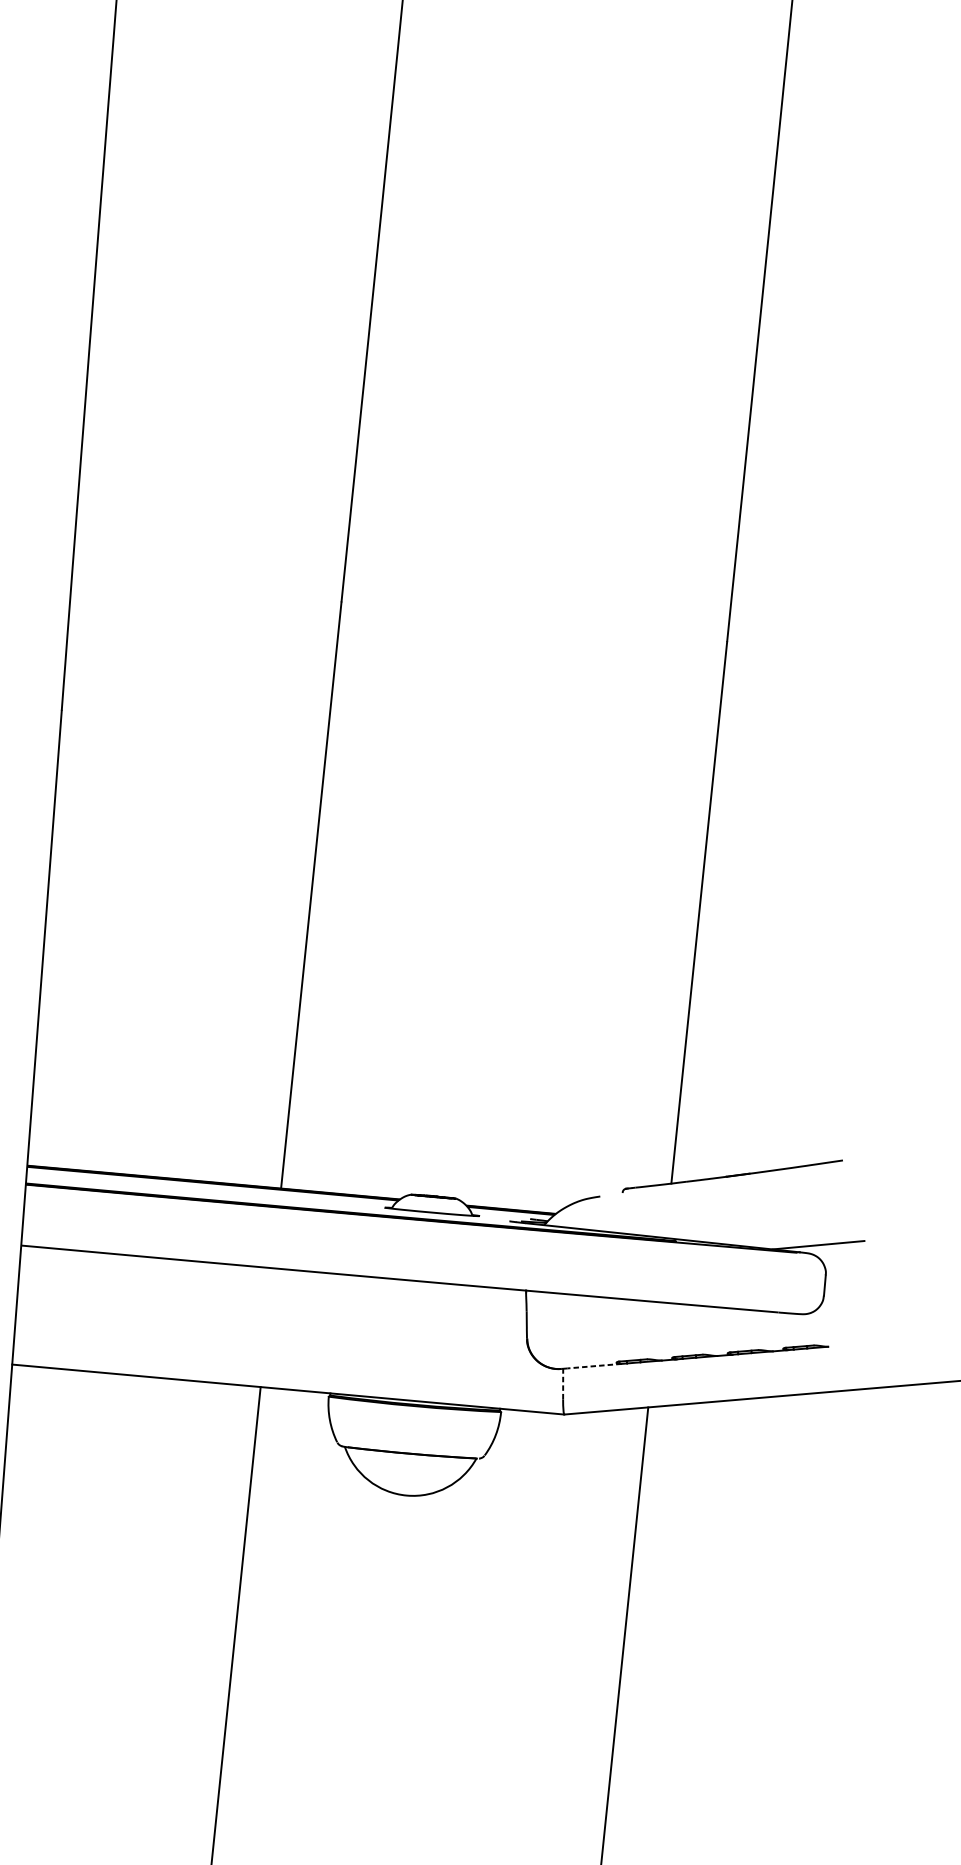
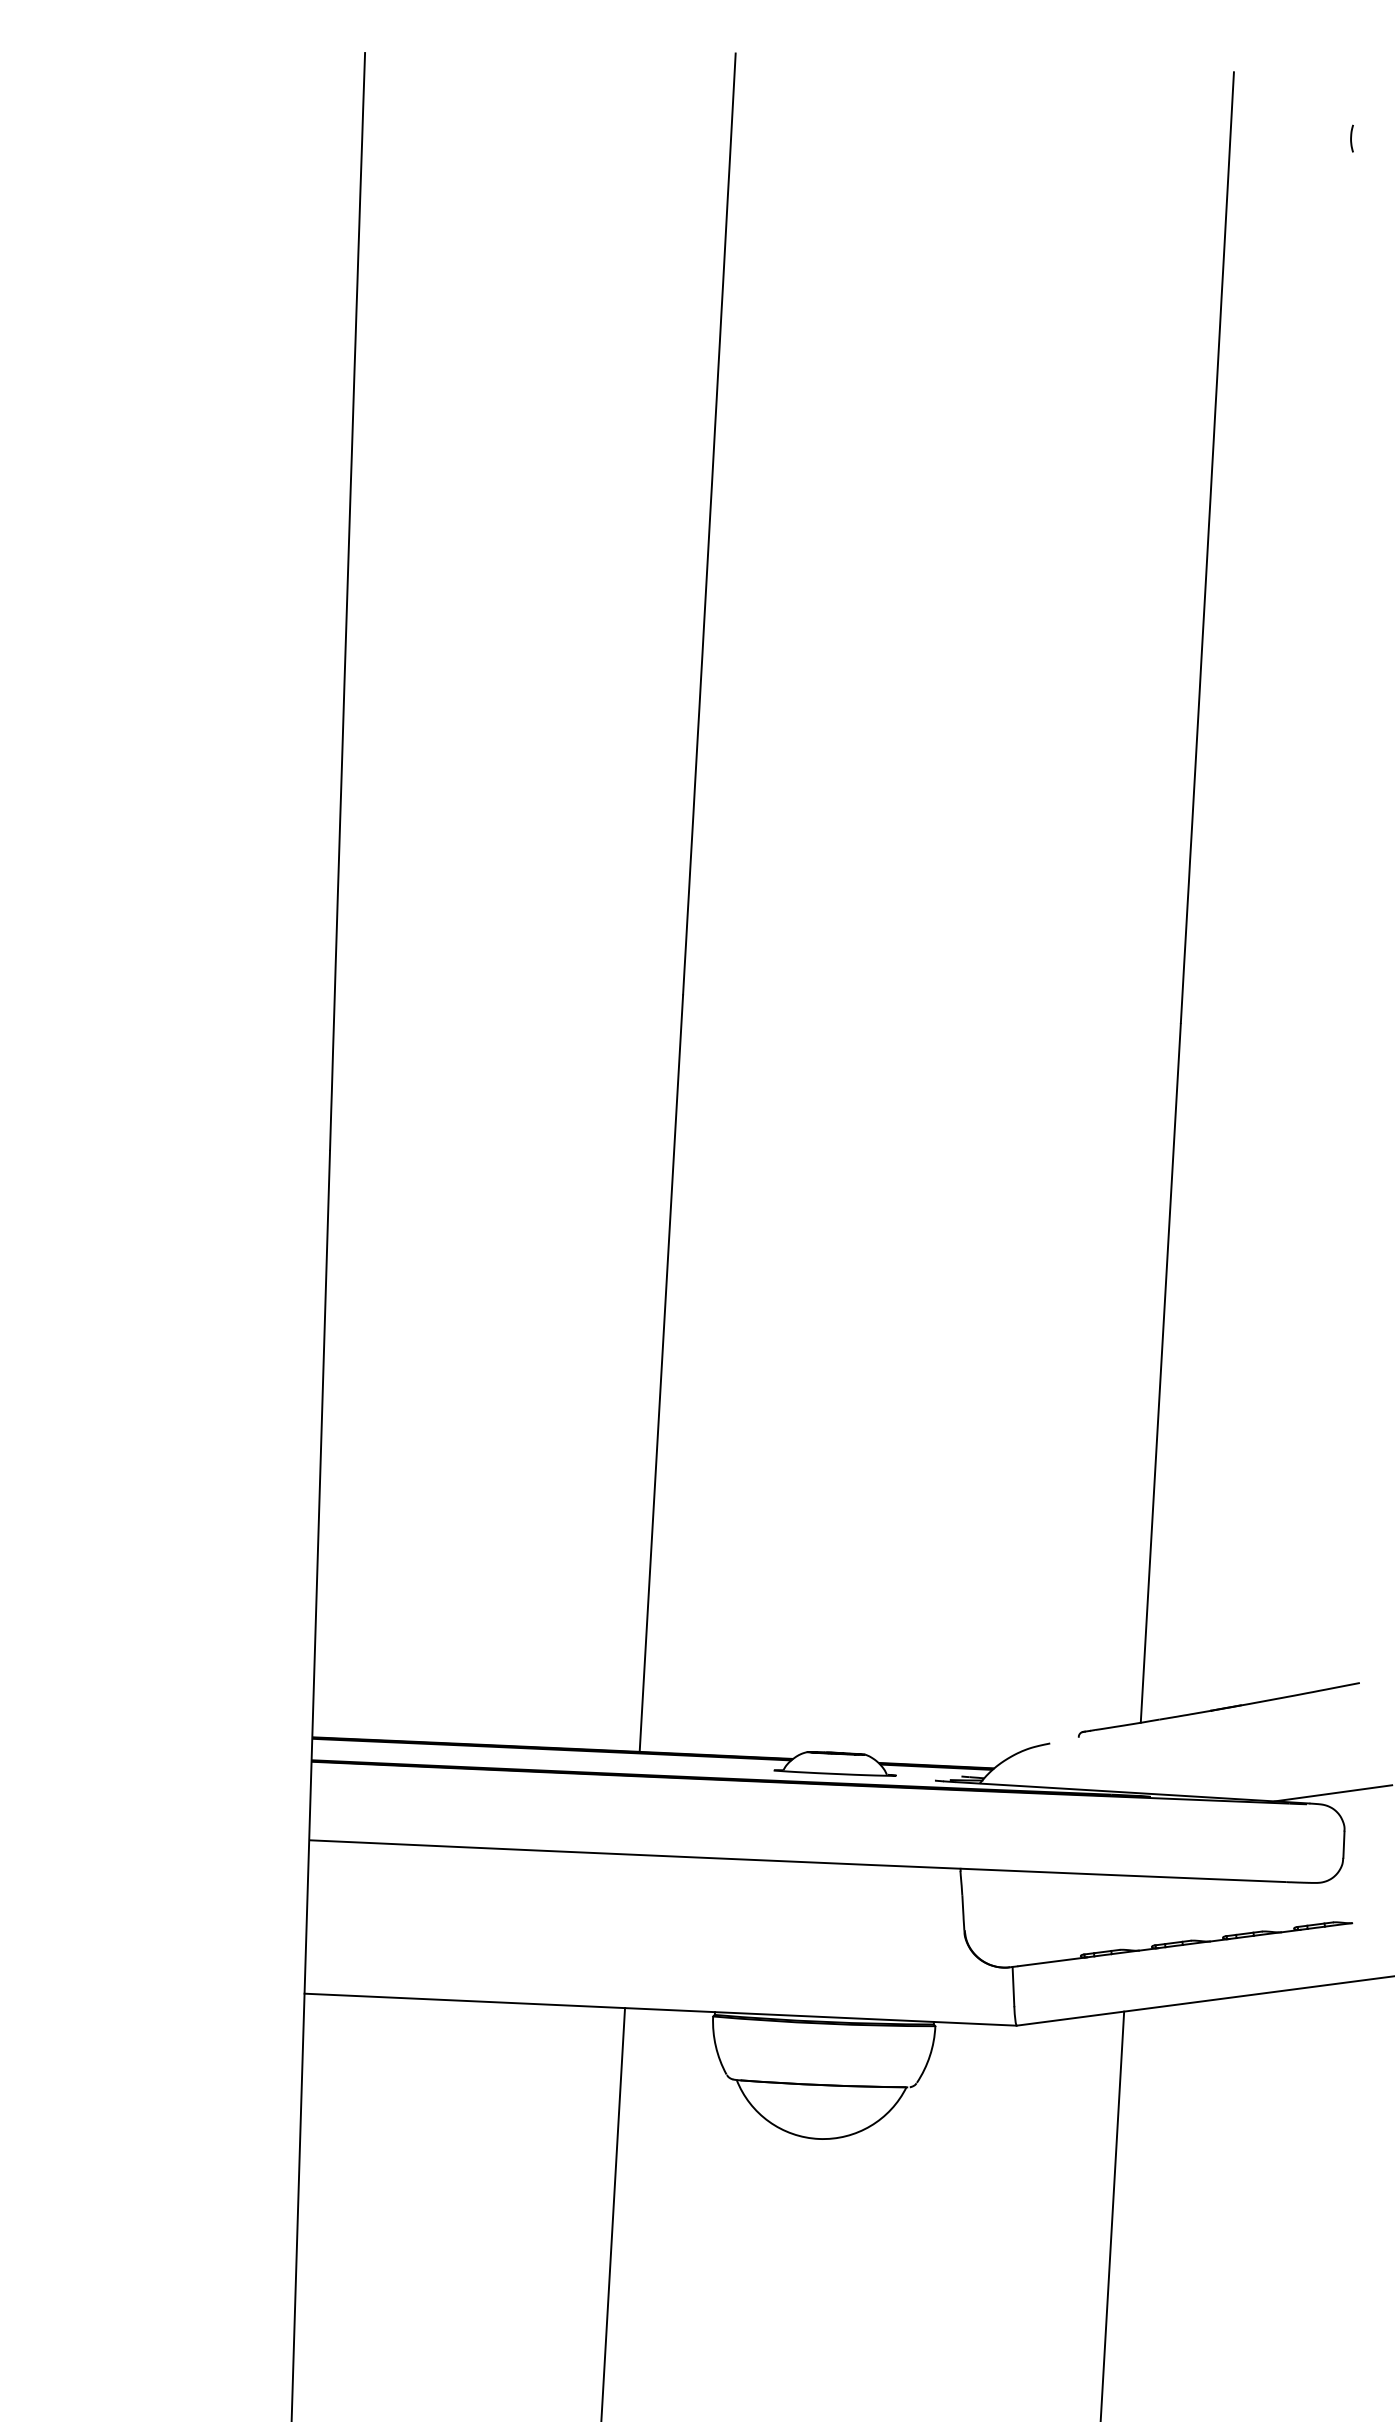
line: (594, 1365) -> (1052, 1961), dashed -> solid
line: (563, 1383) -> (1013, 1986), dashed -> solid

